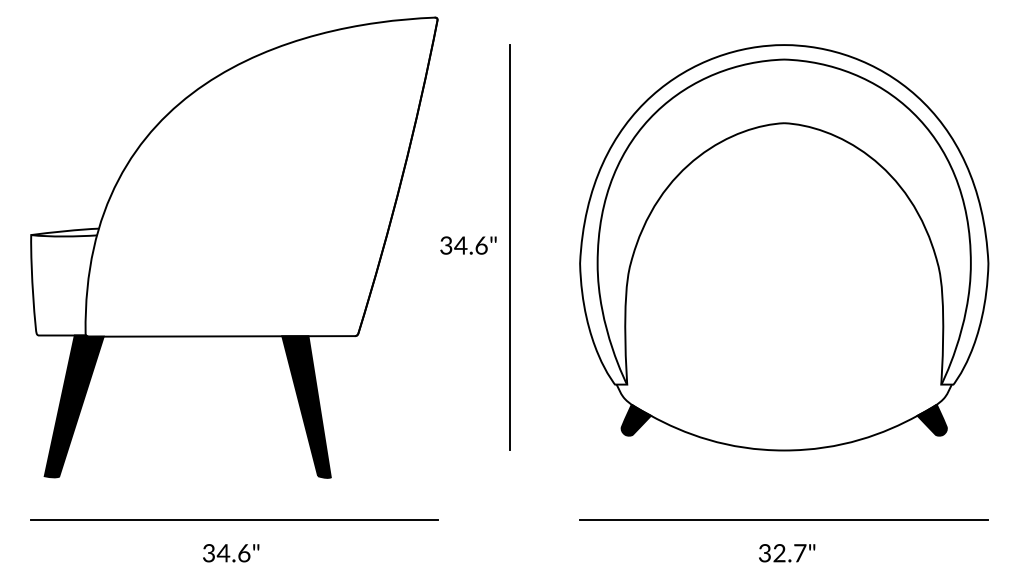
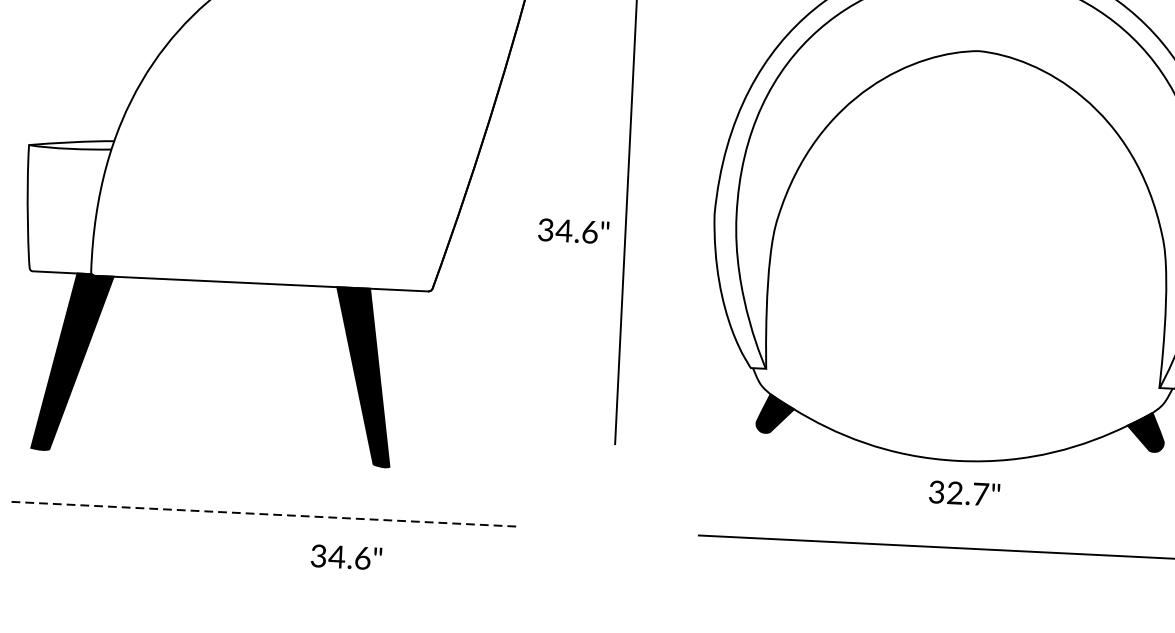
text: (468, 245) -> (573, 231), moved
line: (234, 520) -> (266, 514), solid -> dashed
text: (231, 553) -> (346, 557), moved
text: (787, 553) -> (965, 493), moved

